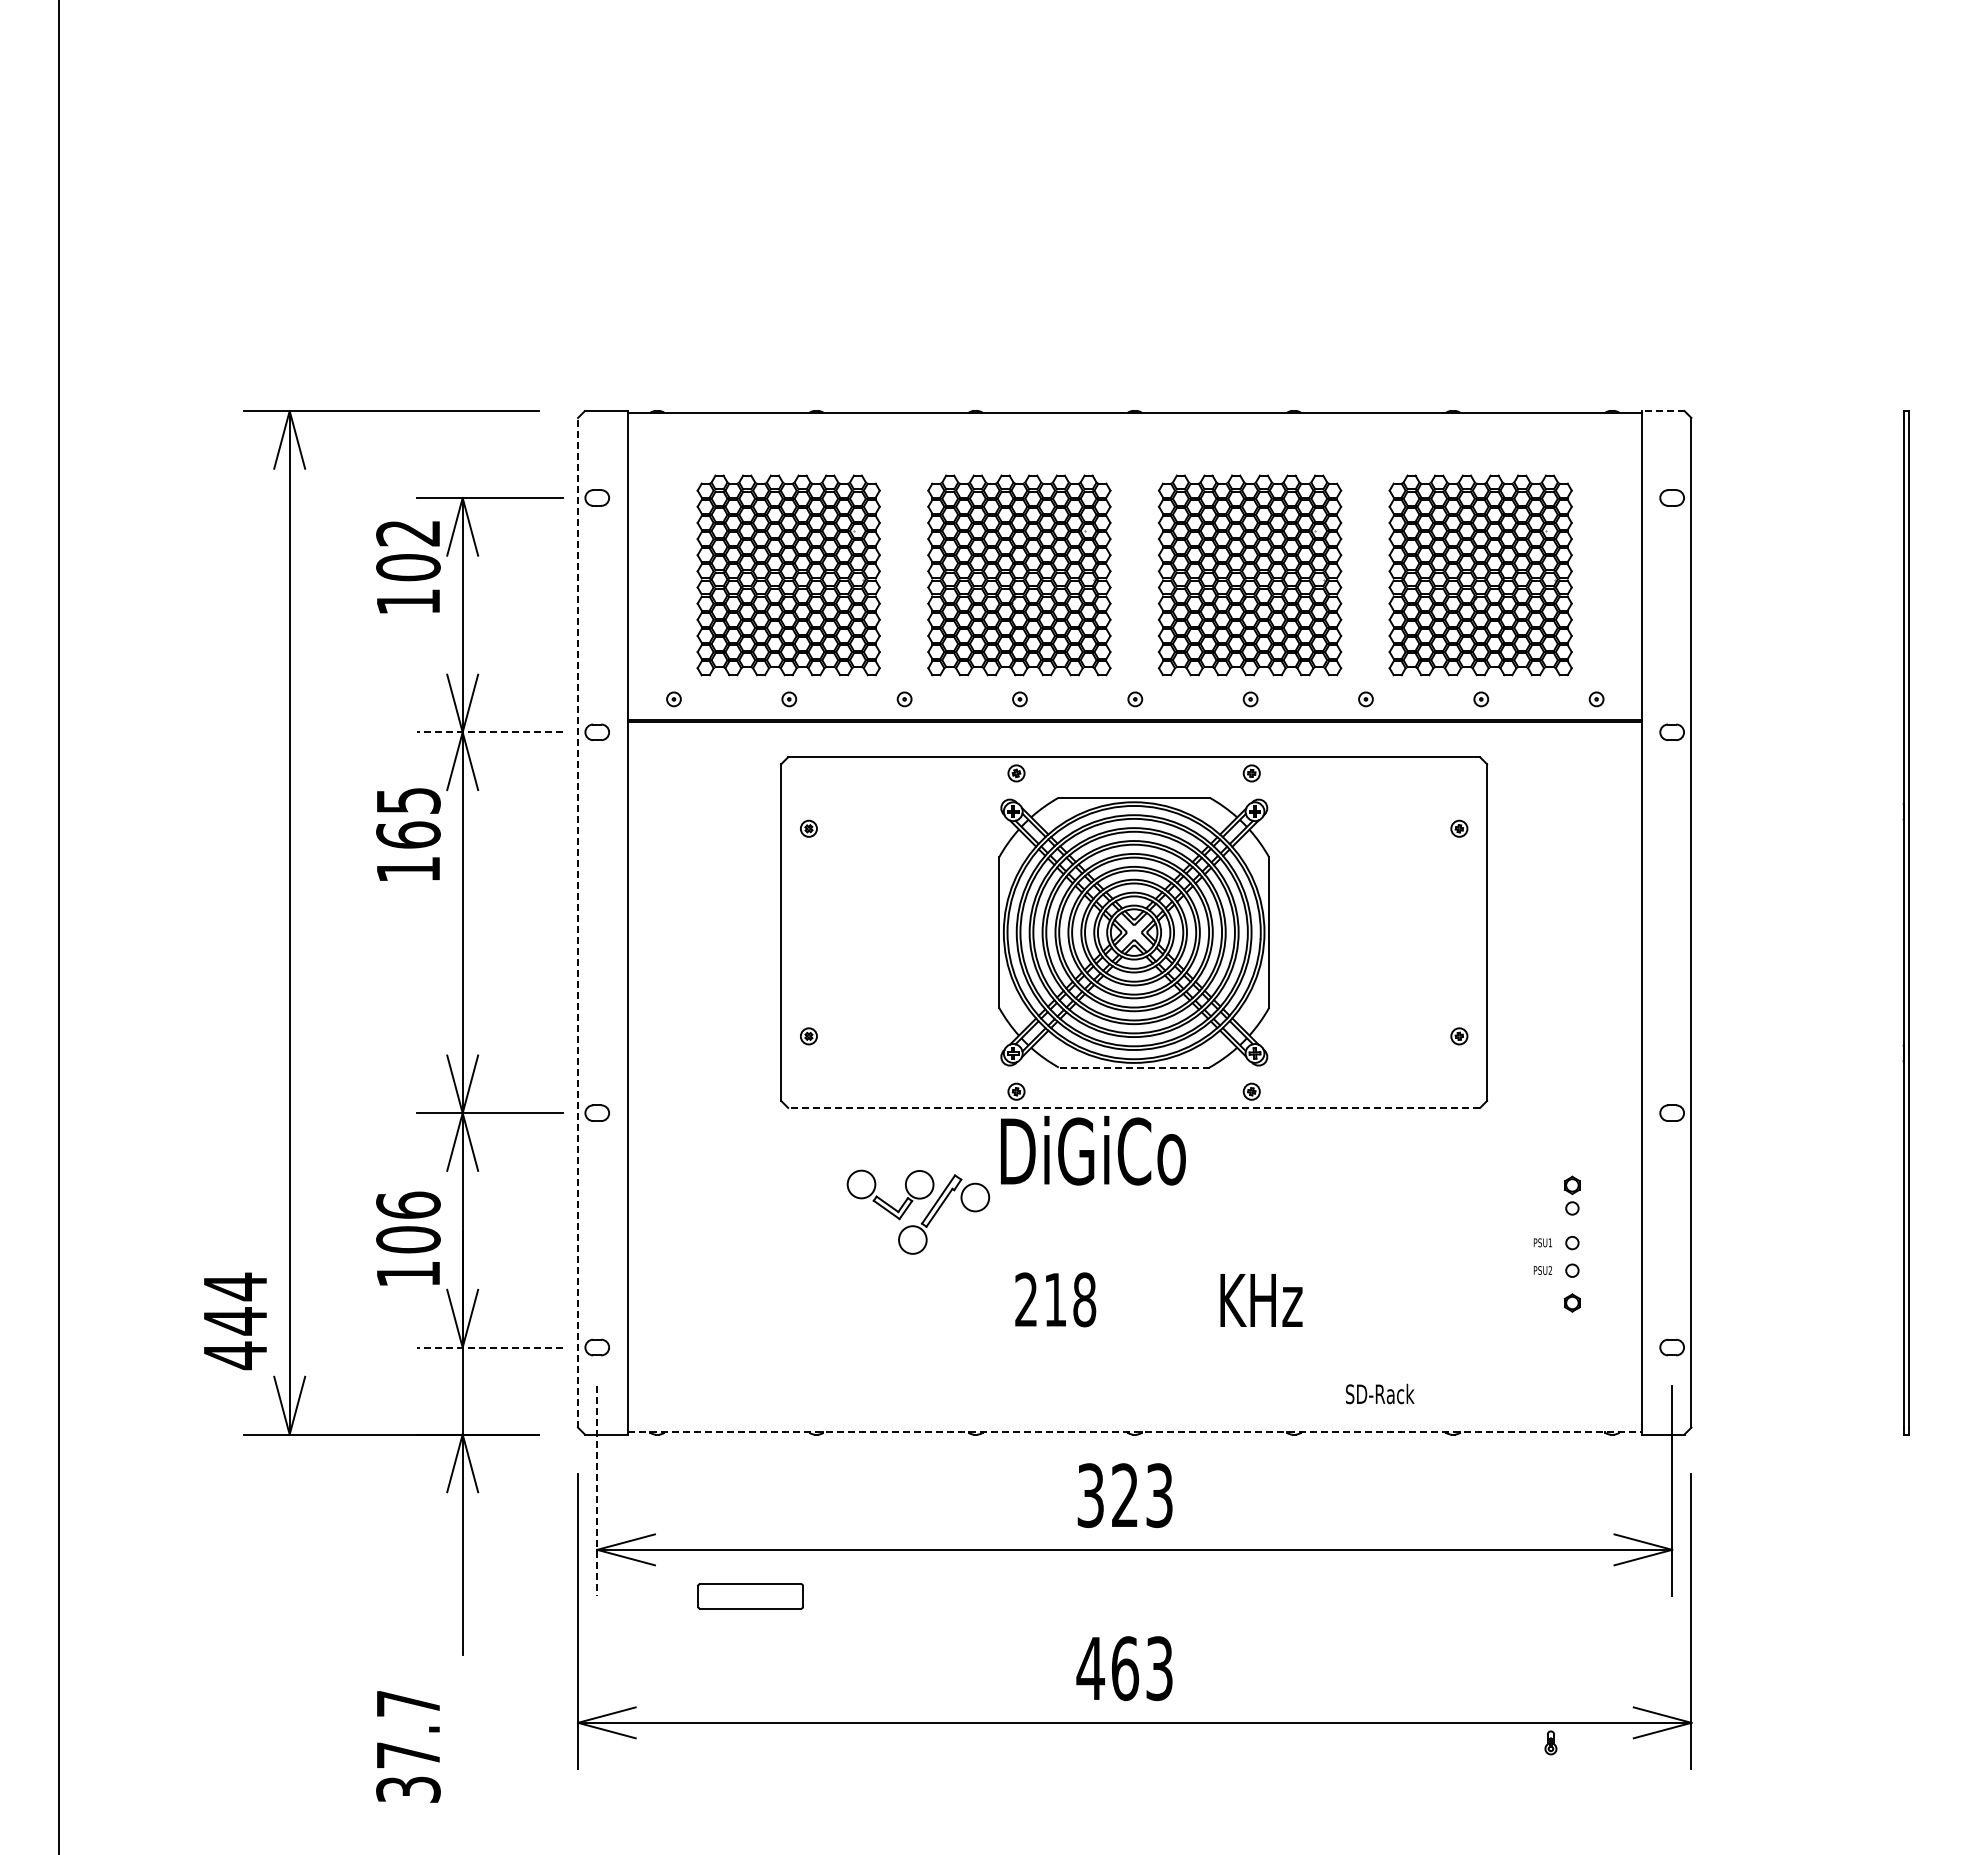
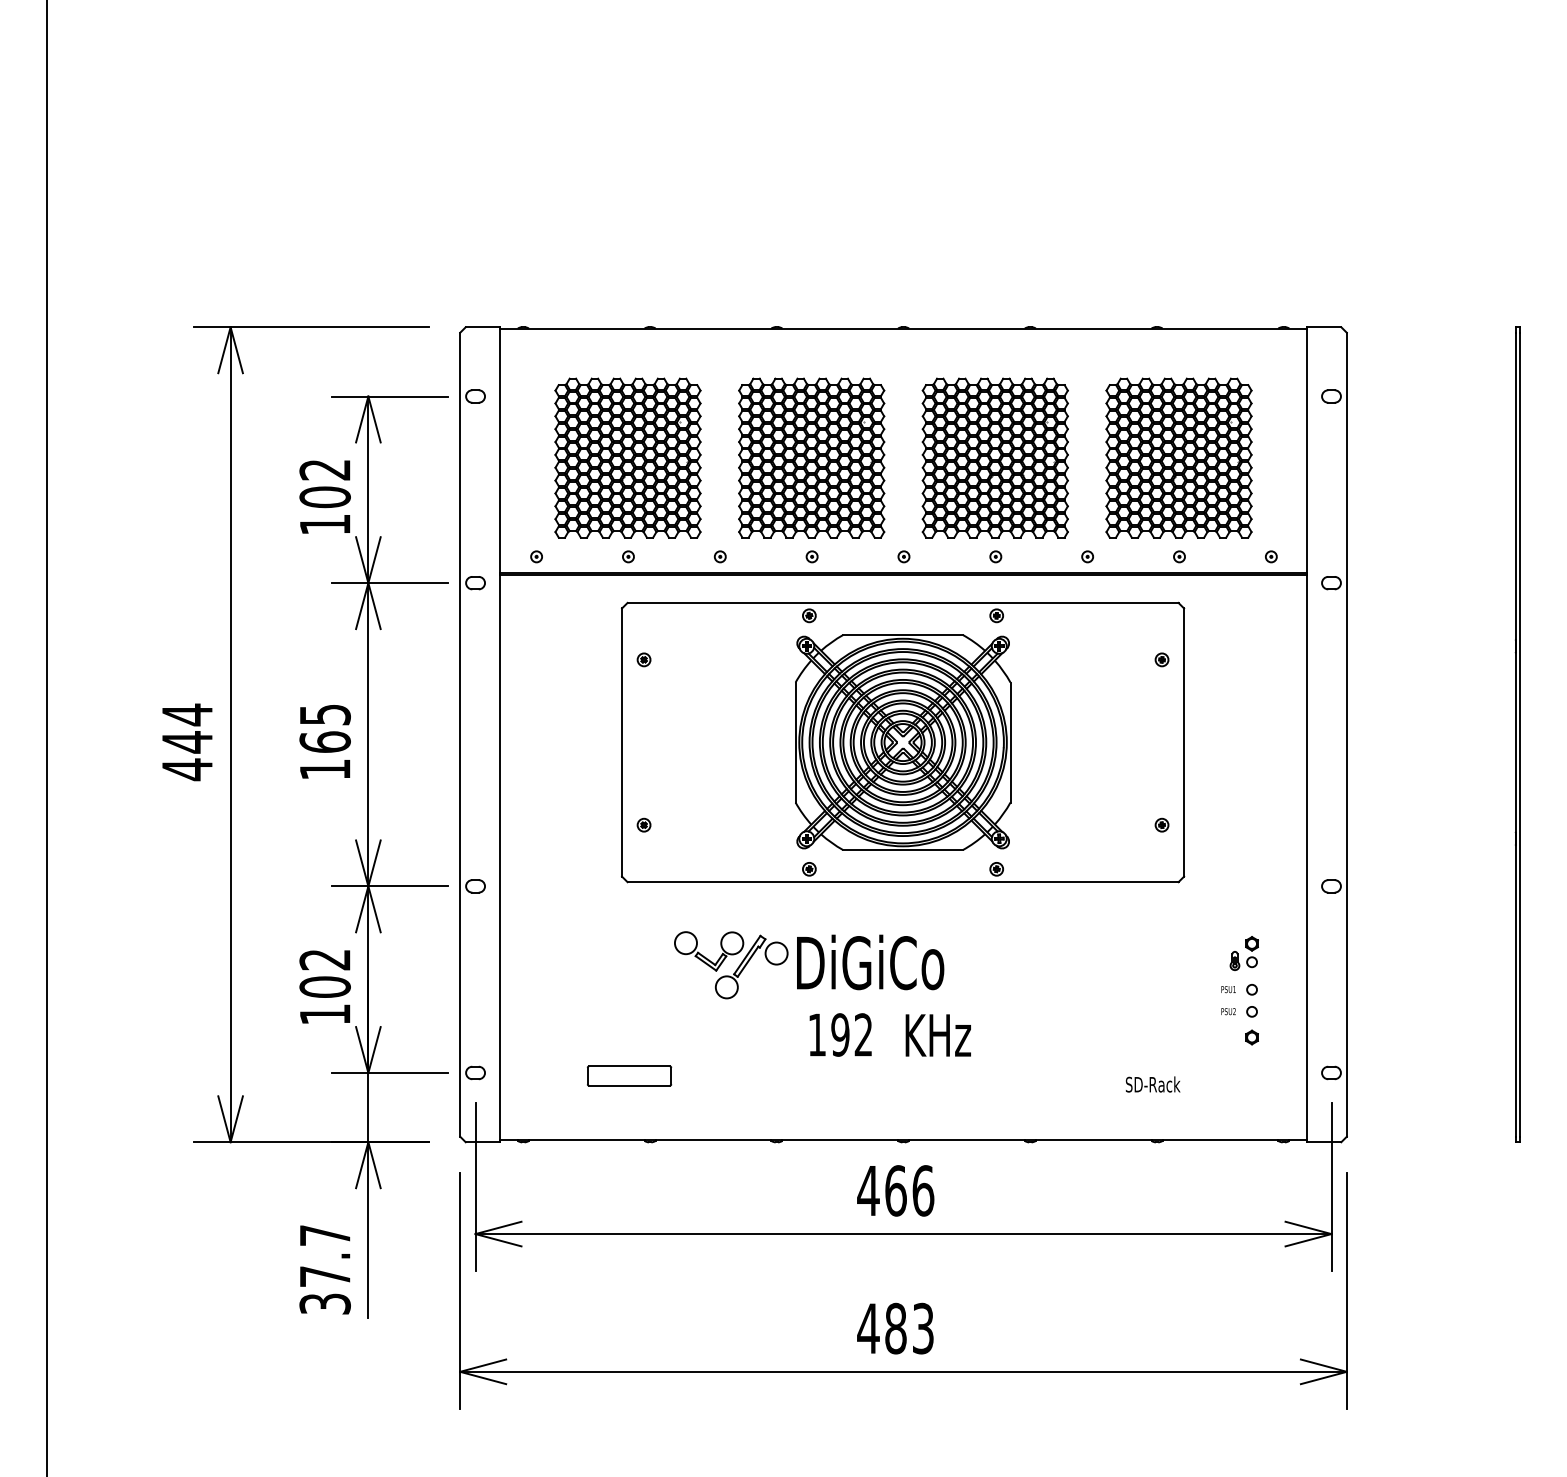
line: (1662, 411) -> (1323, 327), dashed -> solid
text: (408, 567) -> (325, 497), moved
line: (489, 732) -> (389, 583), dashed -> solid
text: (408, 834) -> (325, 741), moved
line: (578, 922) -> (460, 734), dashed -> solid
line: (1133, 1067) -> (902, 849), dashed -> solid
line: (1134, 1107) -> (903, 881), dashed -> solid
text: (1093, 1150) -> (870, 962), moved
text: (408, 1204) -> (325, 959), 106 -> 102
text: (1055, 1299) -> (840, 1034), 218 -> 192
text: (1261, 1300) -> (938, 1035), moved
text: (235, 1321) -> (187, 742), moved
line: (489, 1347) -> (389, 1072), dashed -> solid
text: (1380, 1393) -> (1153, 1084), moved
line: (1134, 1432) -> (903, 1140), dashed -> solid
line: (597, 1491) -> (475, 1187), dashed -> solid
text: (1124, 1495) -> (895, 1190), 323 -> 466
part: (750, 1596) -> (629, 1076), moved
text: (1125, 1668) -> (896, 1328), 463 -> 483
part: (1550, 1742) -> (1234, 960), moved
text: (408, 1746) -> (325, 1269), moved

